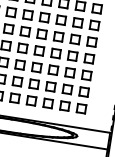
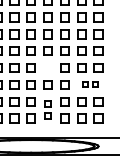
part: (38, 50) -> (47, 67), removed
part: (78, 73) -> (90, 84), size x0.6
part: (32, 92) -> (47, 110), size x0.7

